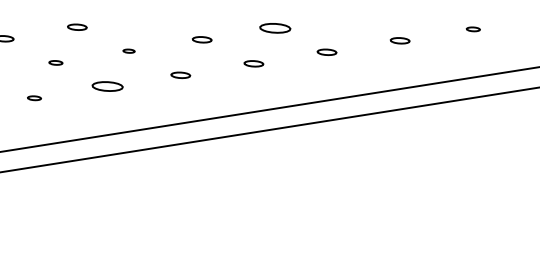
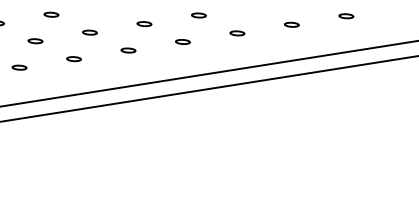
part: (274, 28) -> (198, 15), size x0.62
part: (473, 29) -> (346, 16), size x1.43
part: (128, 51) -> (89, 32), size x1.67
part: (55, 63) -> (35, 41), size x1.43
part: (106, 87) -> (73, 59), size x0.62
part: (34, 98) -> (19, 67), size x1.43

